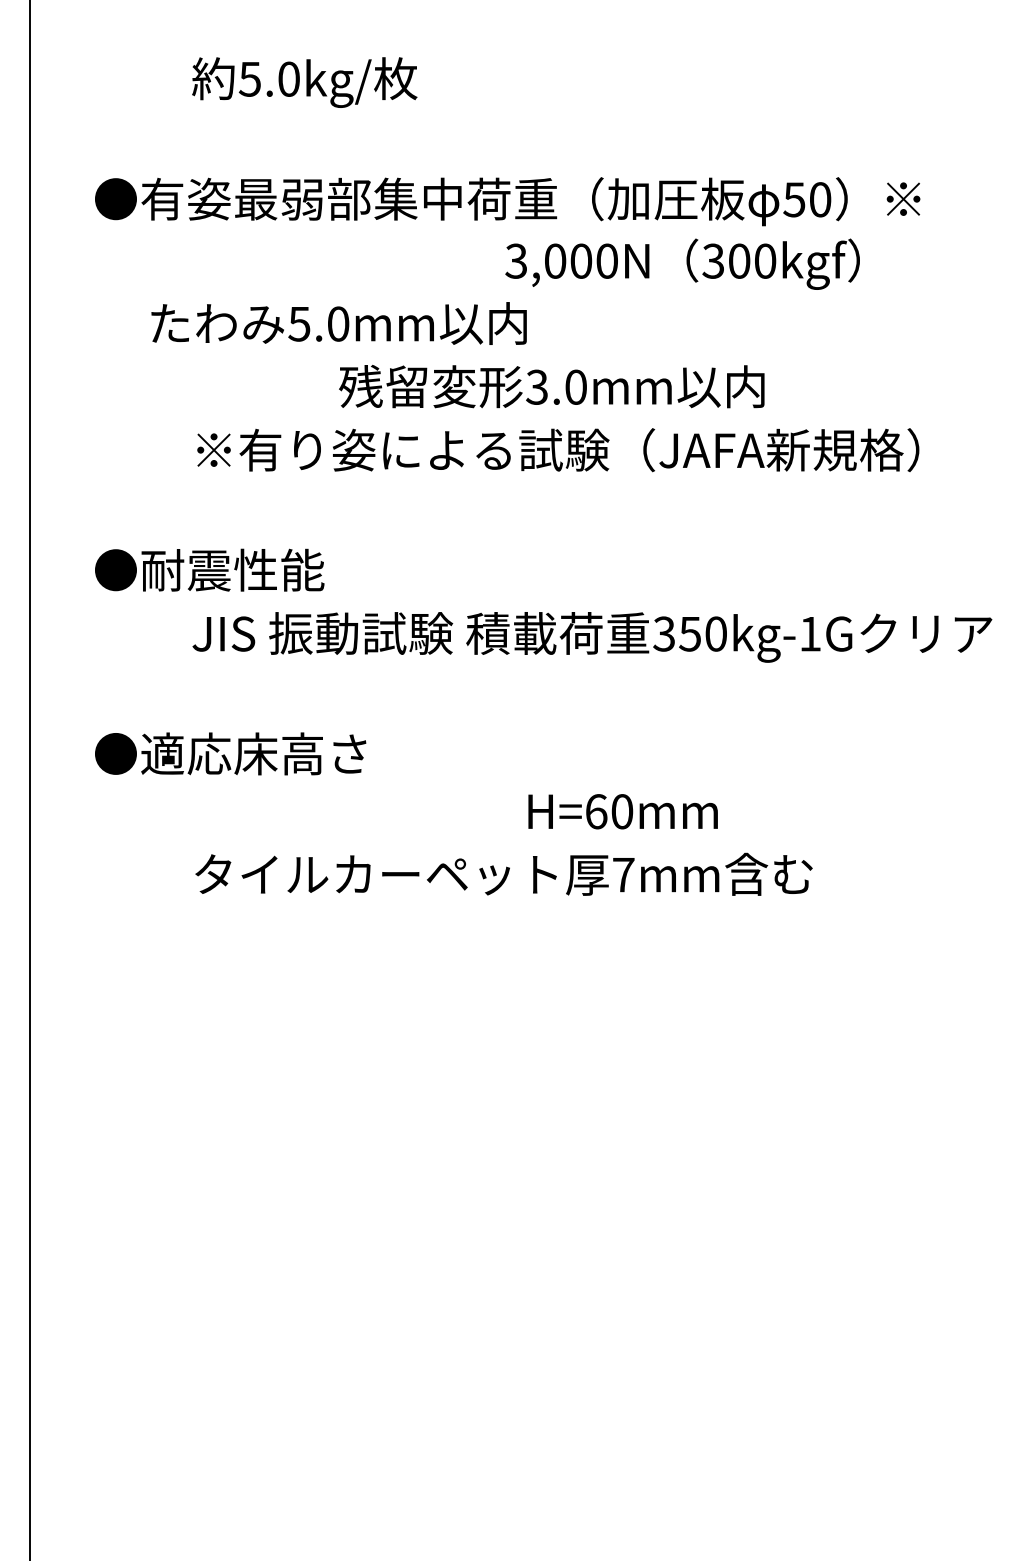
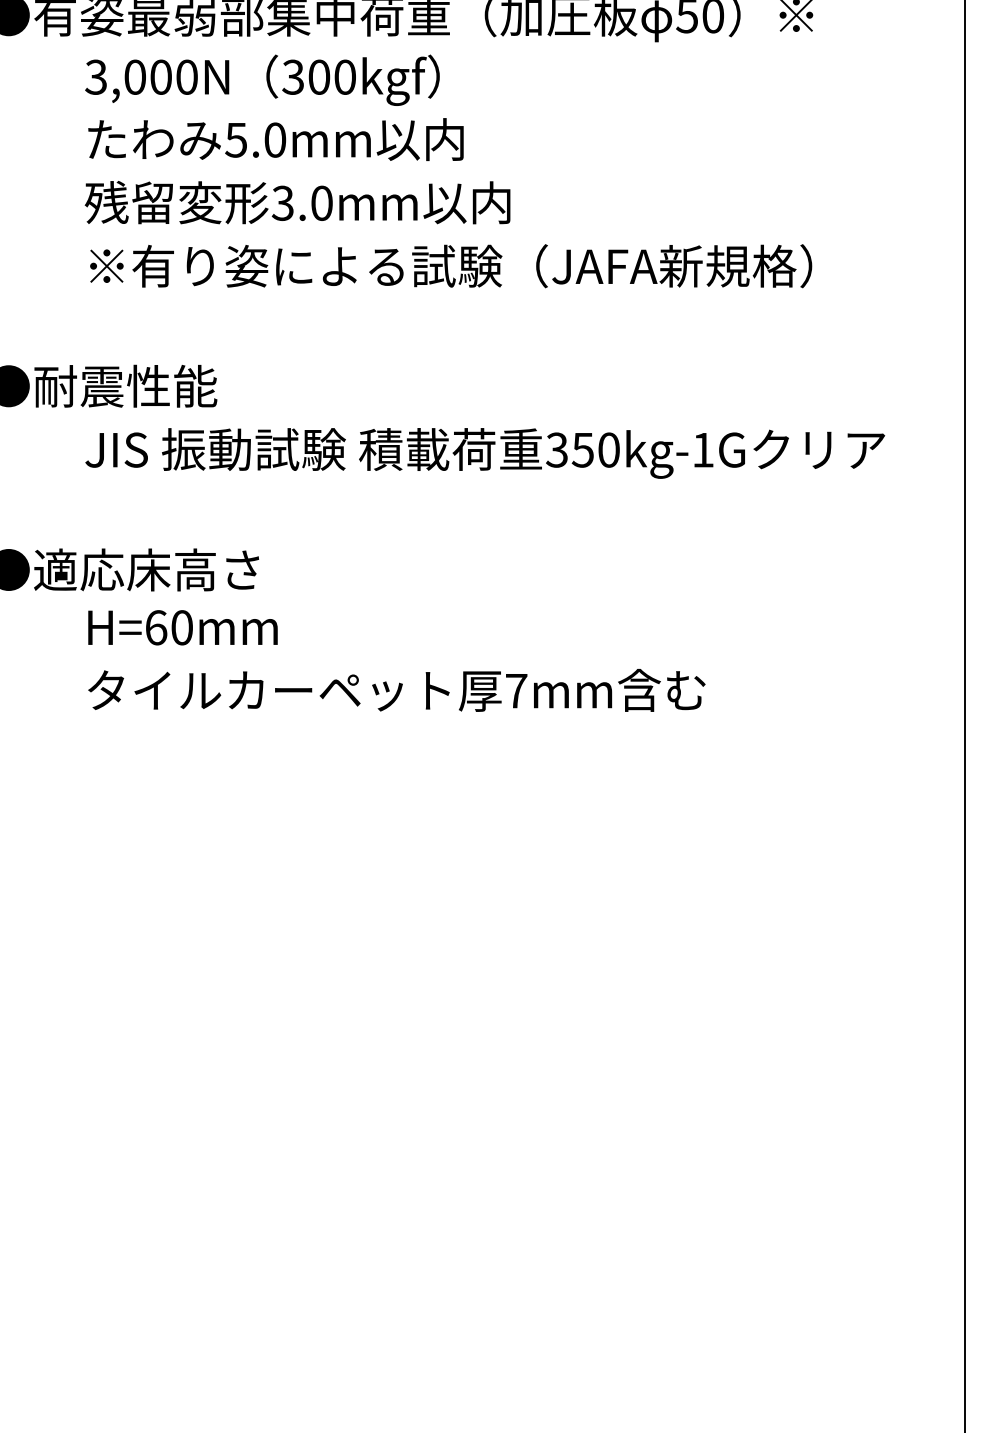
text: (682, 263) -> (262, 79), moved
text: (338, 323) -> (275, 139), moved
text: (551, 386) -> (297, 202), moved
text: (622, 811) -> (182, 627), moved

